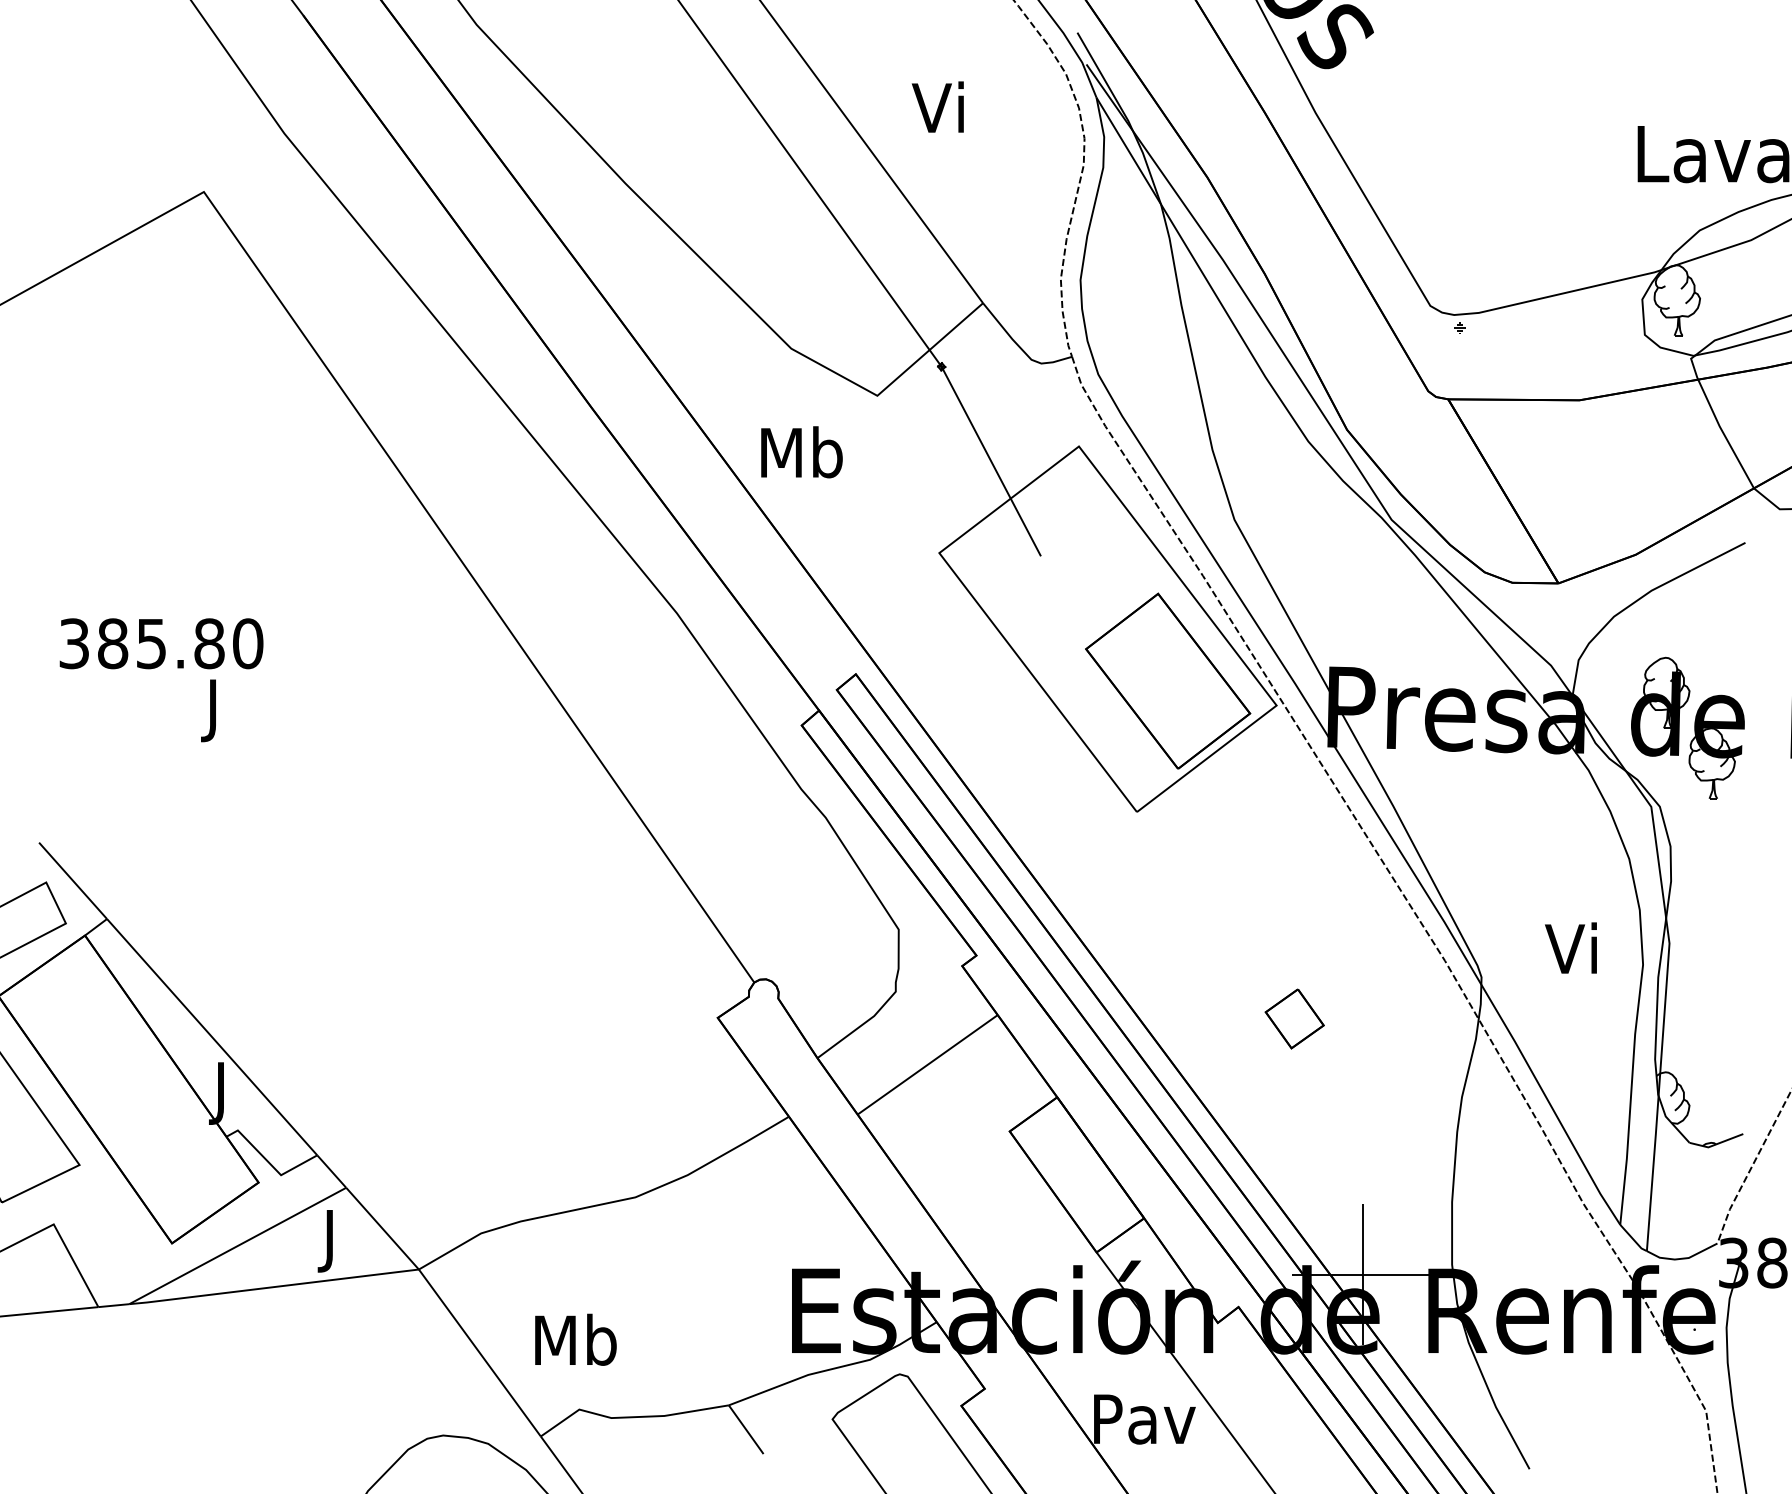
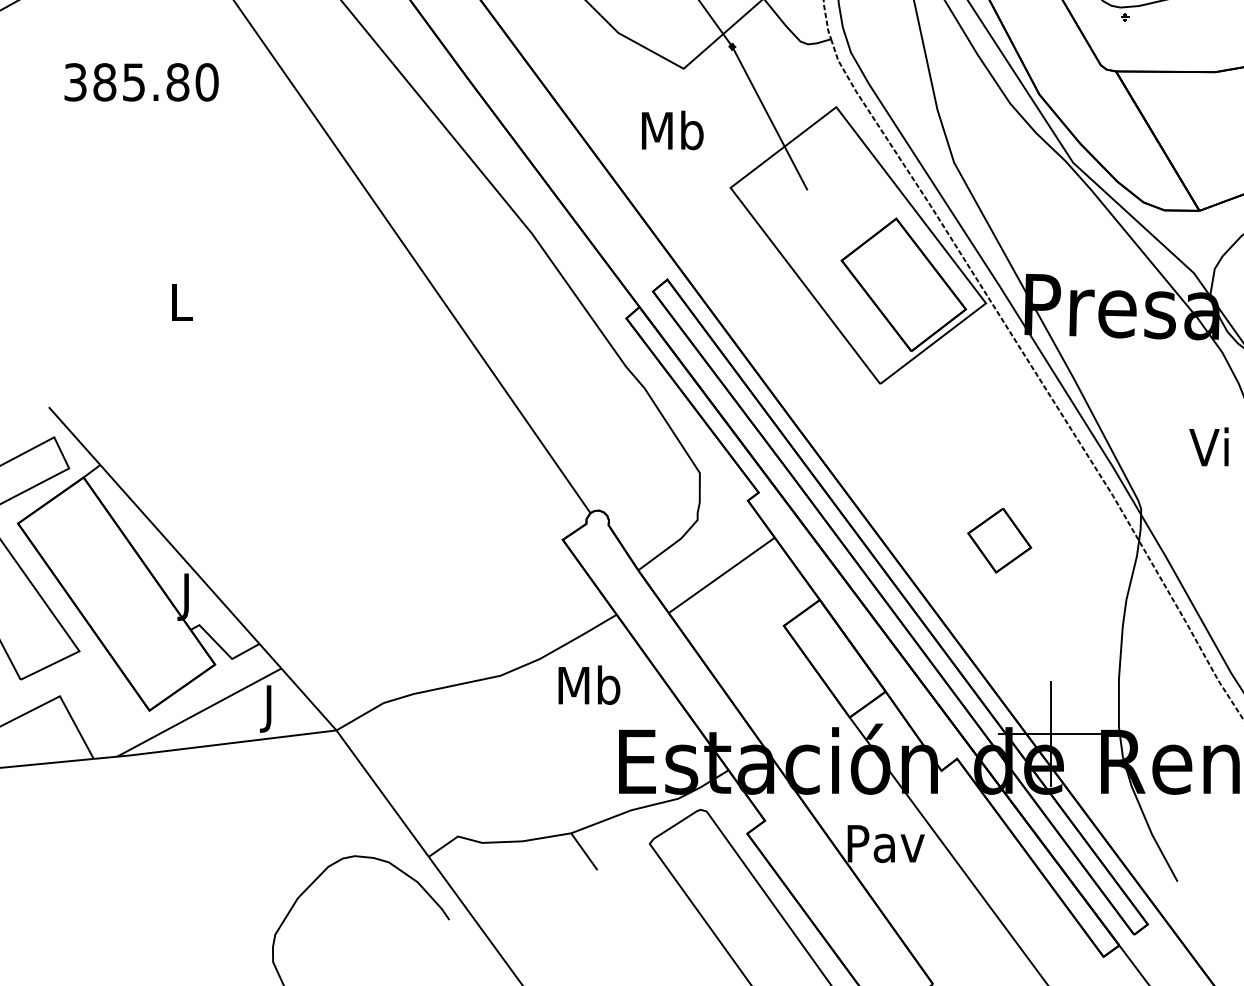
text: (801, 452) -> (672, 130), moved
text: (161, 643) -> (141, 82), moved
text: (215, 710) -> (182, 307), J -> L
text: (1570, 947) -> (1208, 446), moved
part: (1294, 1018) -> (999, 540), size x1.43
text: (575, 1339) -> (589, 684), moved

